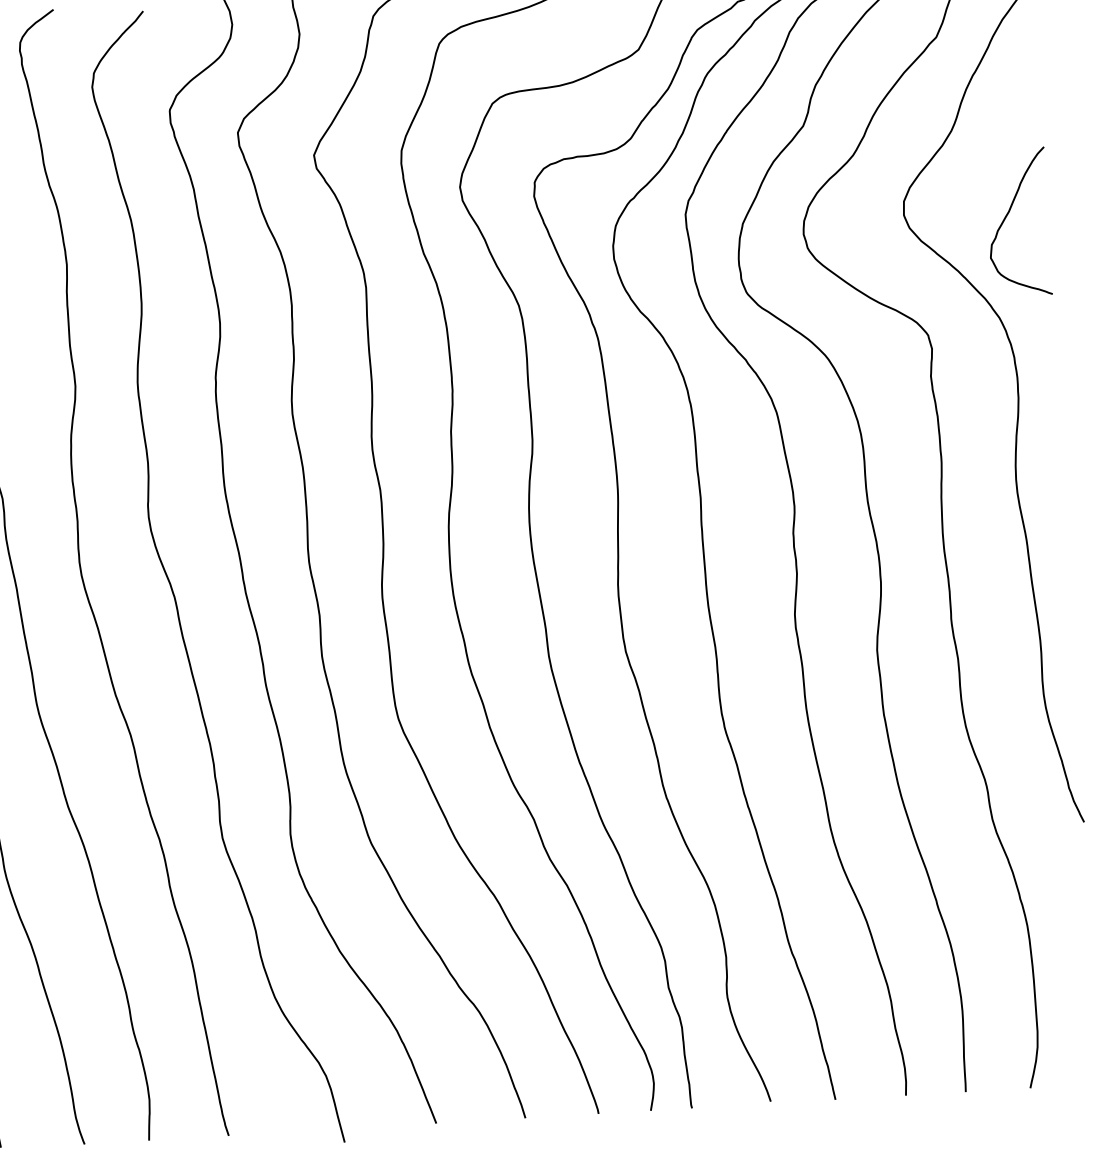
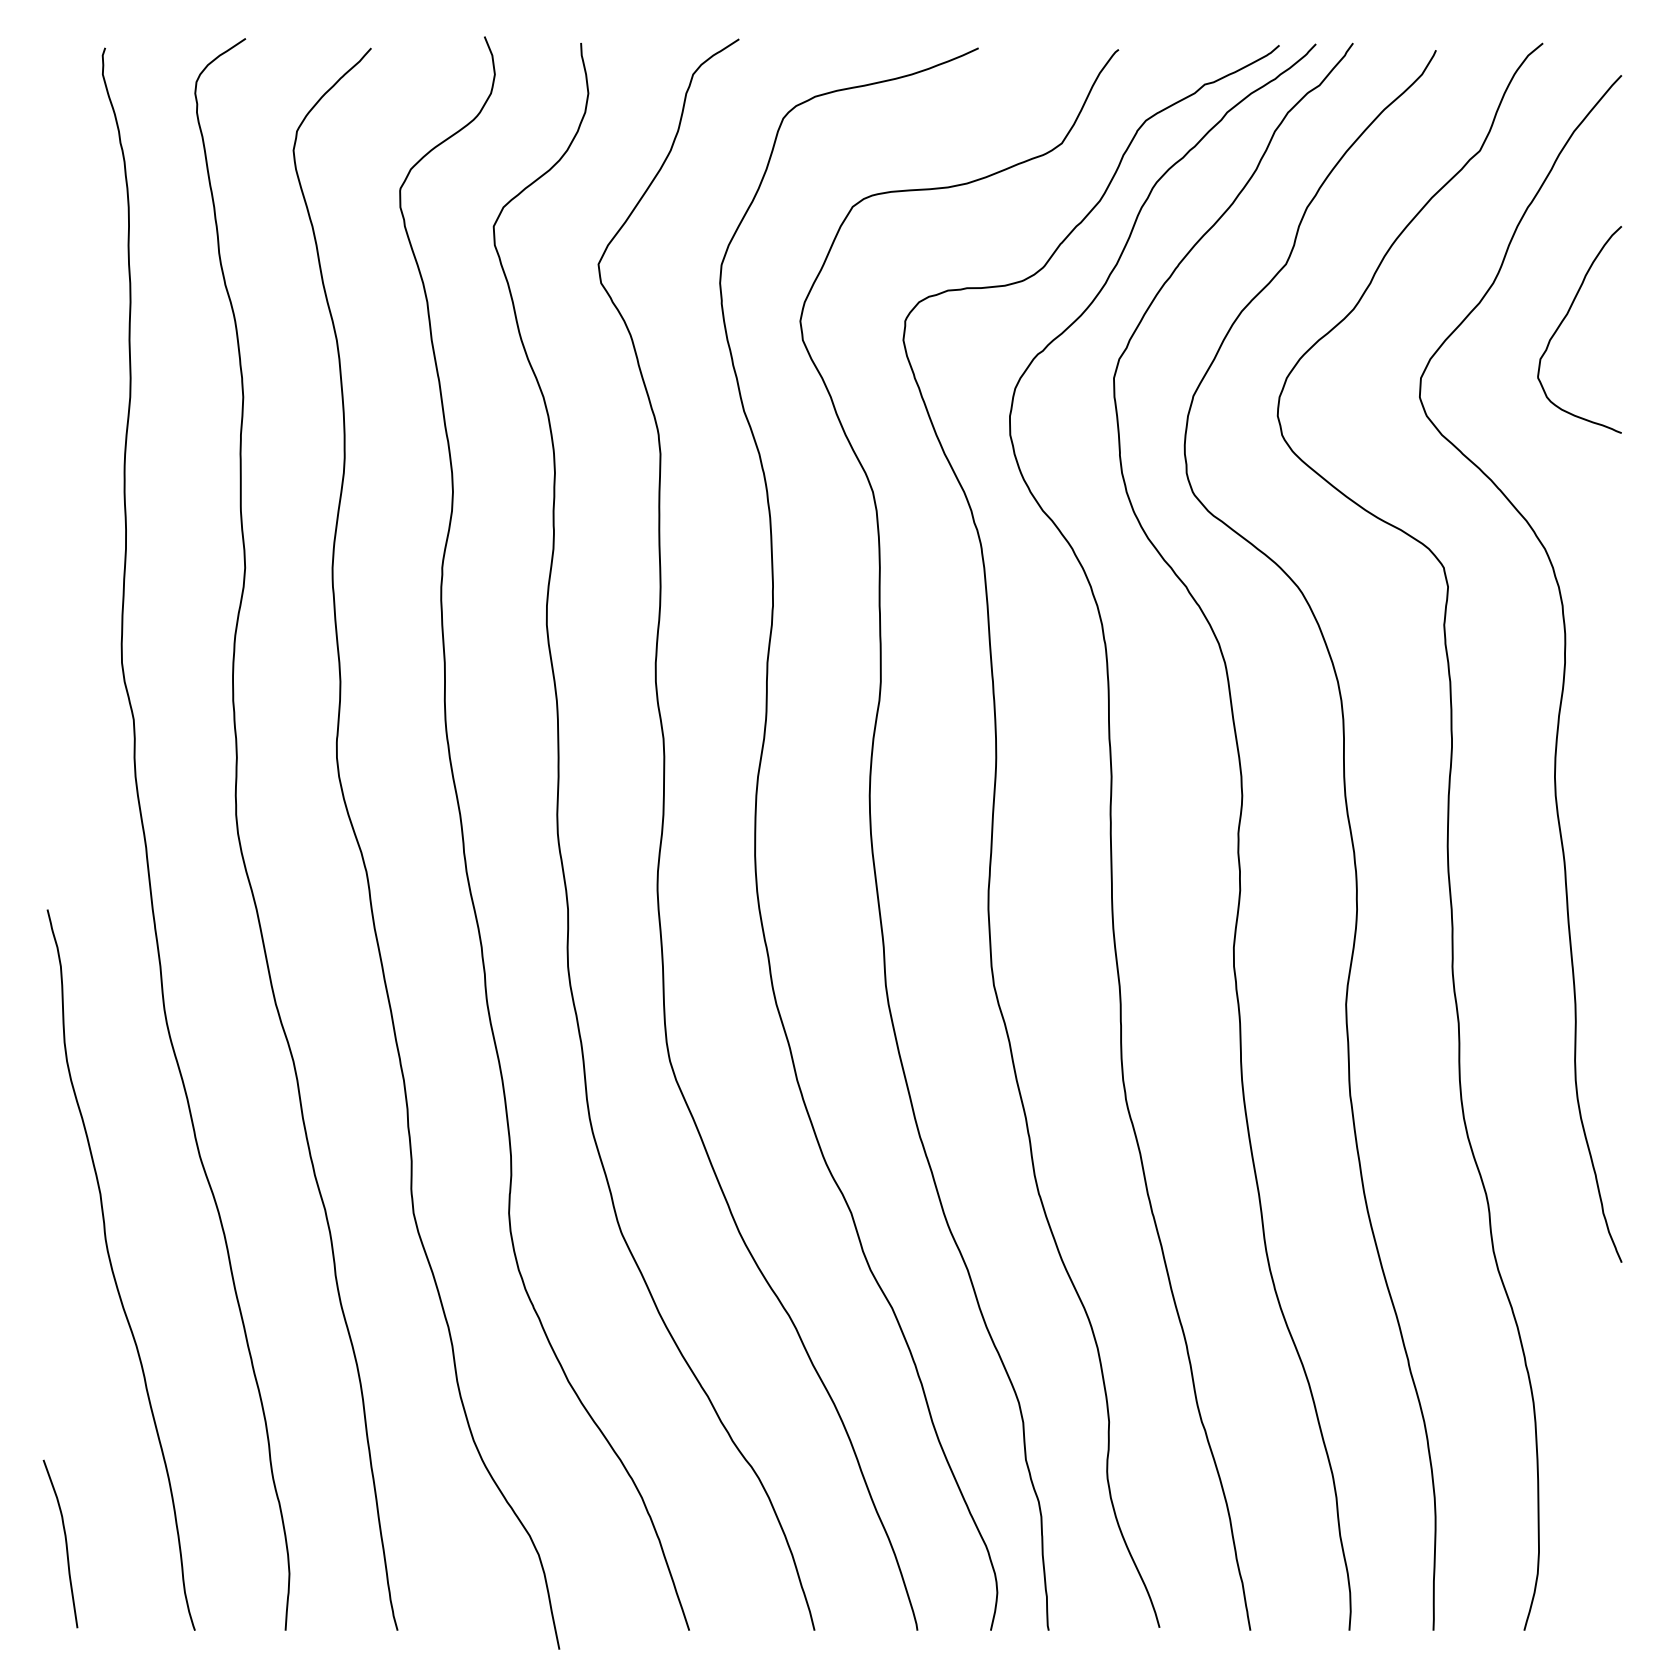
curve: (1007, 214) -> (1565, 318), moved

